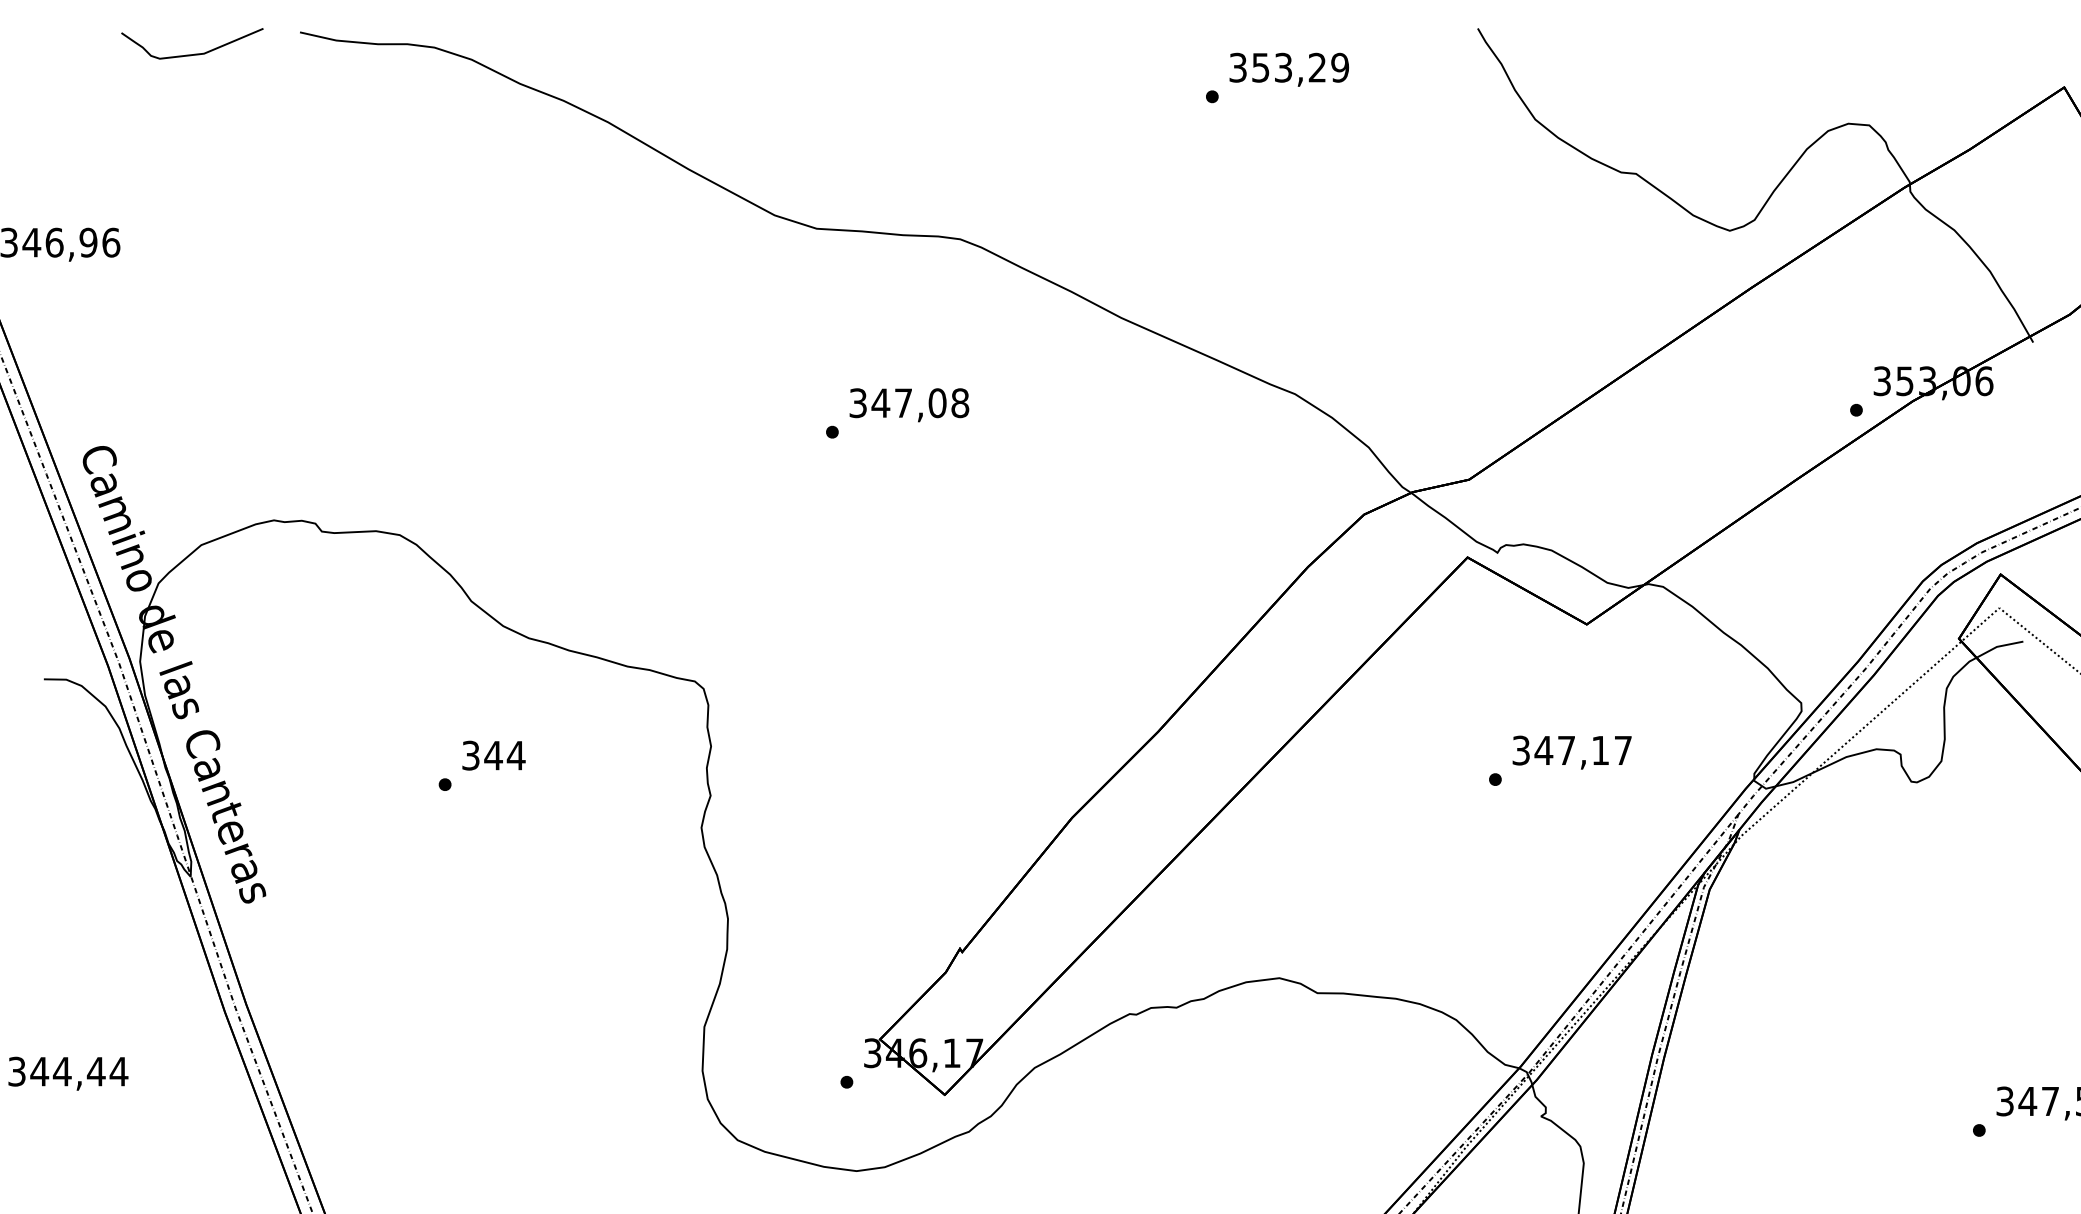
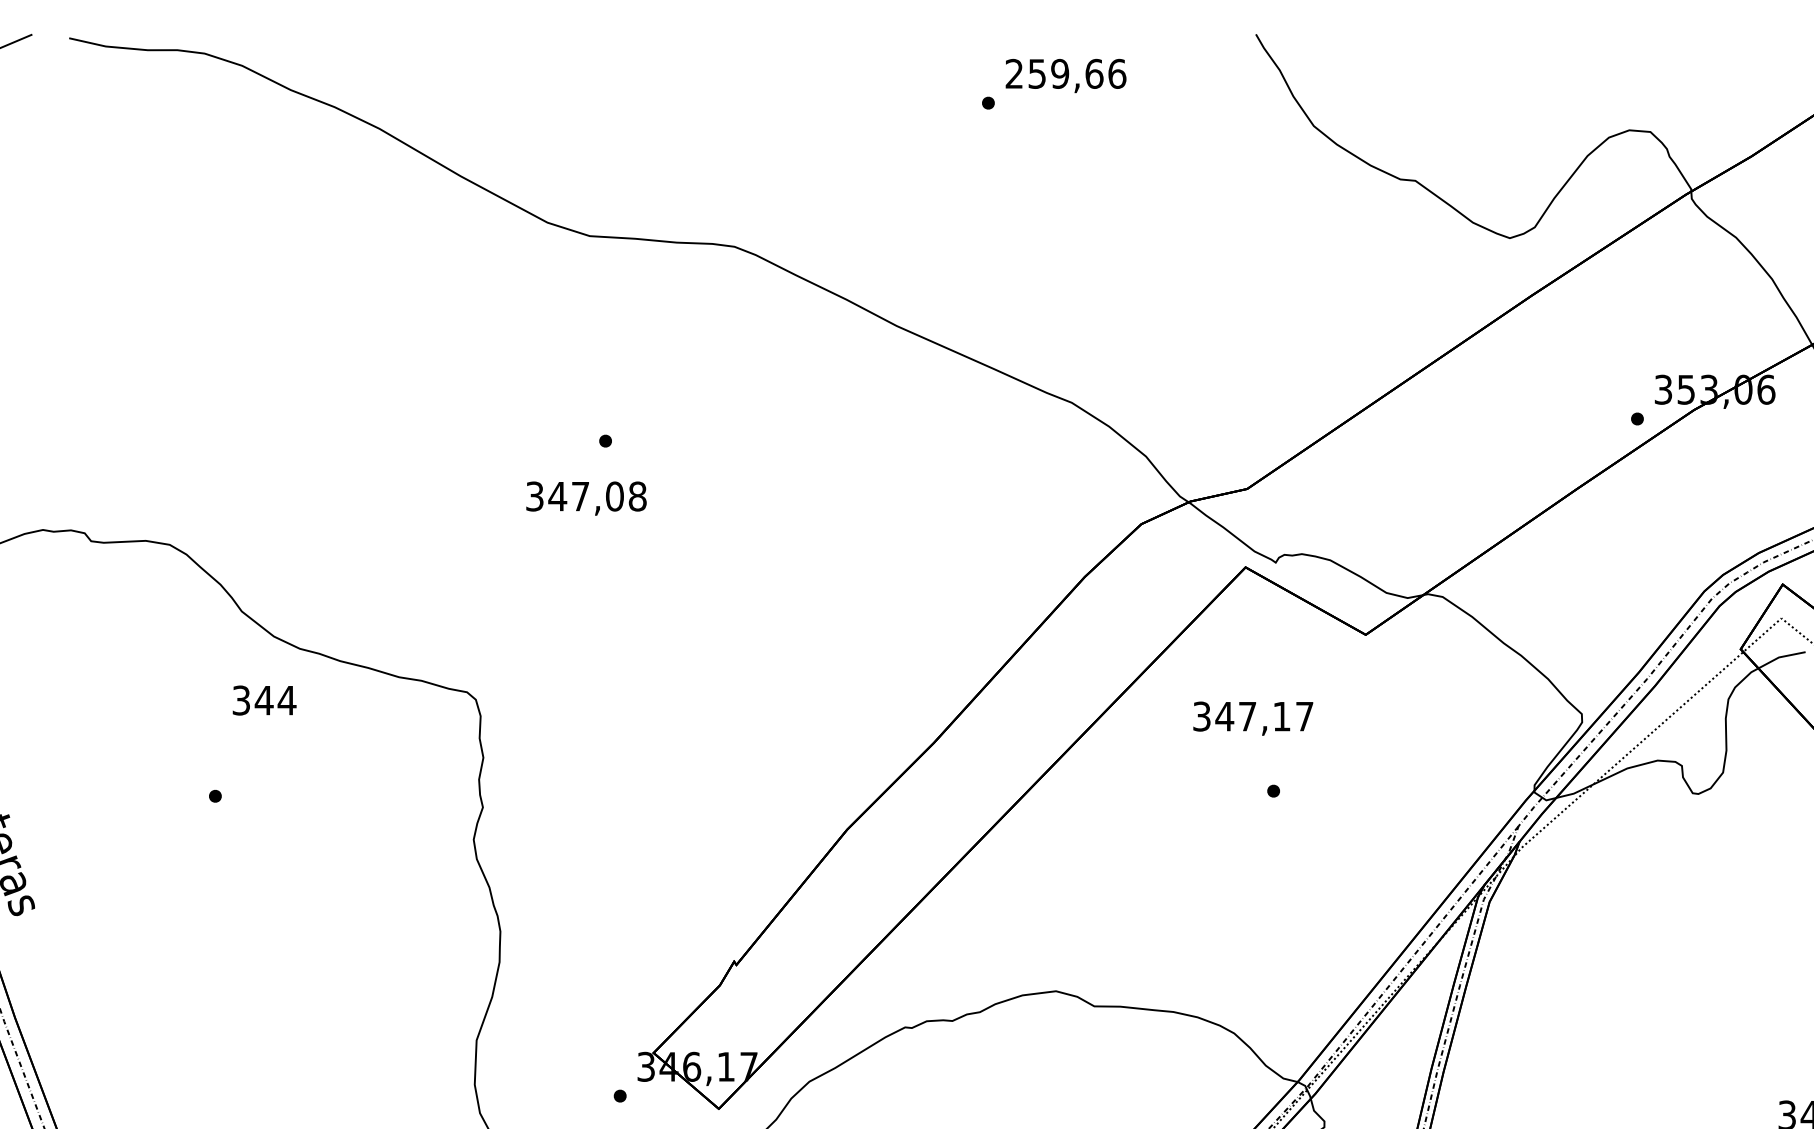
text: (1289, 67) -> (1066, 73), 353,29 -> 259,66
text: (909, 405) -> (586, 498), moved
text: (1571, 752) -> (1252, 718), moved
text: (493, 755) -> (264, 700), moved

